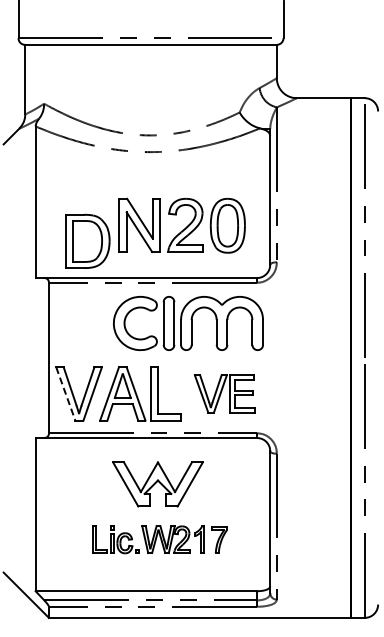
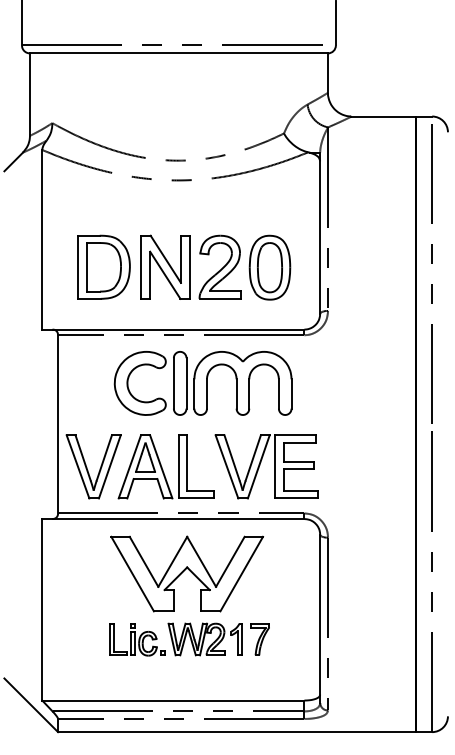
part: (87, 240) -> (103, 266), moved
part: (188, 323) -> (203, 383), moved
part: (224, 393) -> (265, 466), size x1.43
line: (65, 394) -> (77, 467), dashed -> solid
part: (157, 484) -> (186, 574), size x1.43

